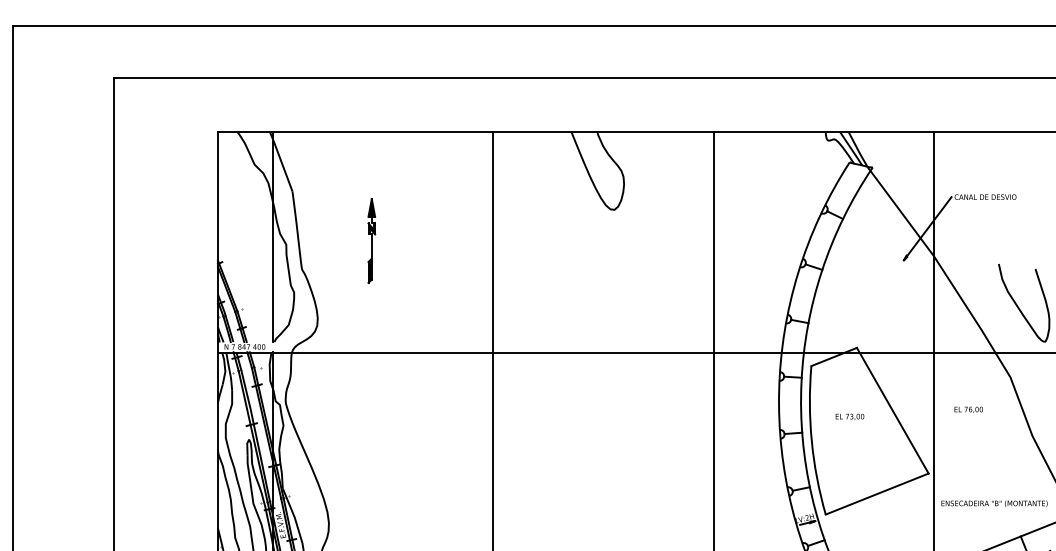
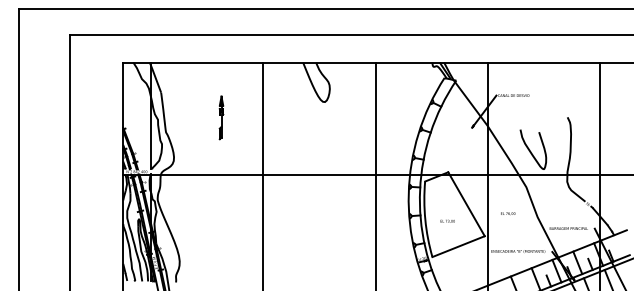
part: (371, 240) -> (221, 117), moved
text: (969, 409) -> (508, 213), moved
text: (849, 415) -> (447, 220), moved

